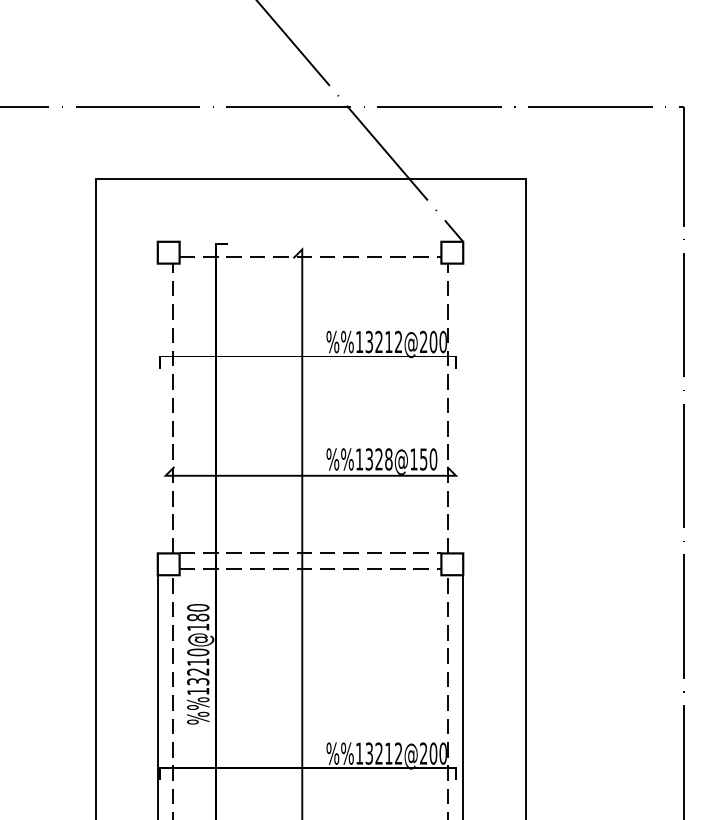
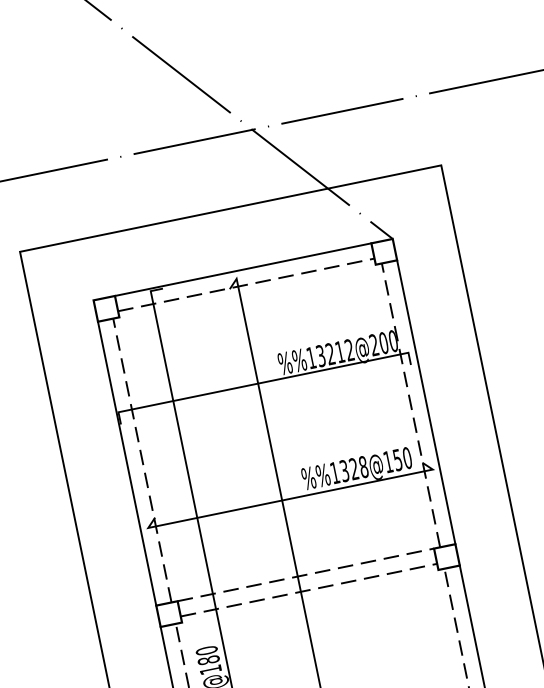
line: (310, 241) -> (243, 269), added
line: (157, 408) -> (126, 463), added
line: (463, 408) -> (426, 402), added

